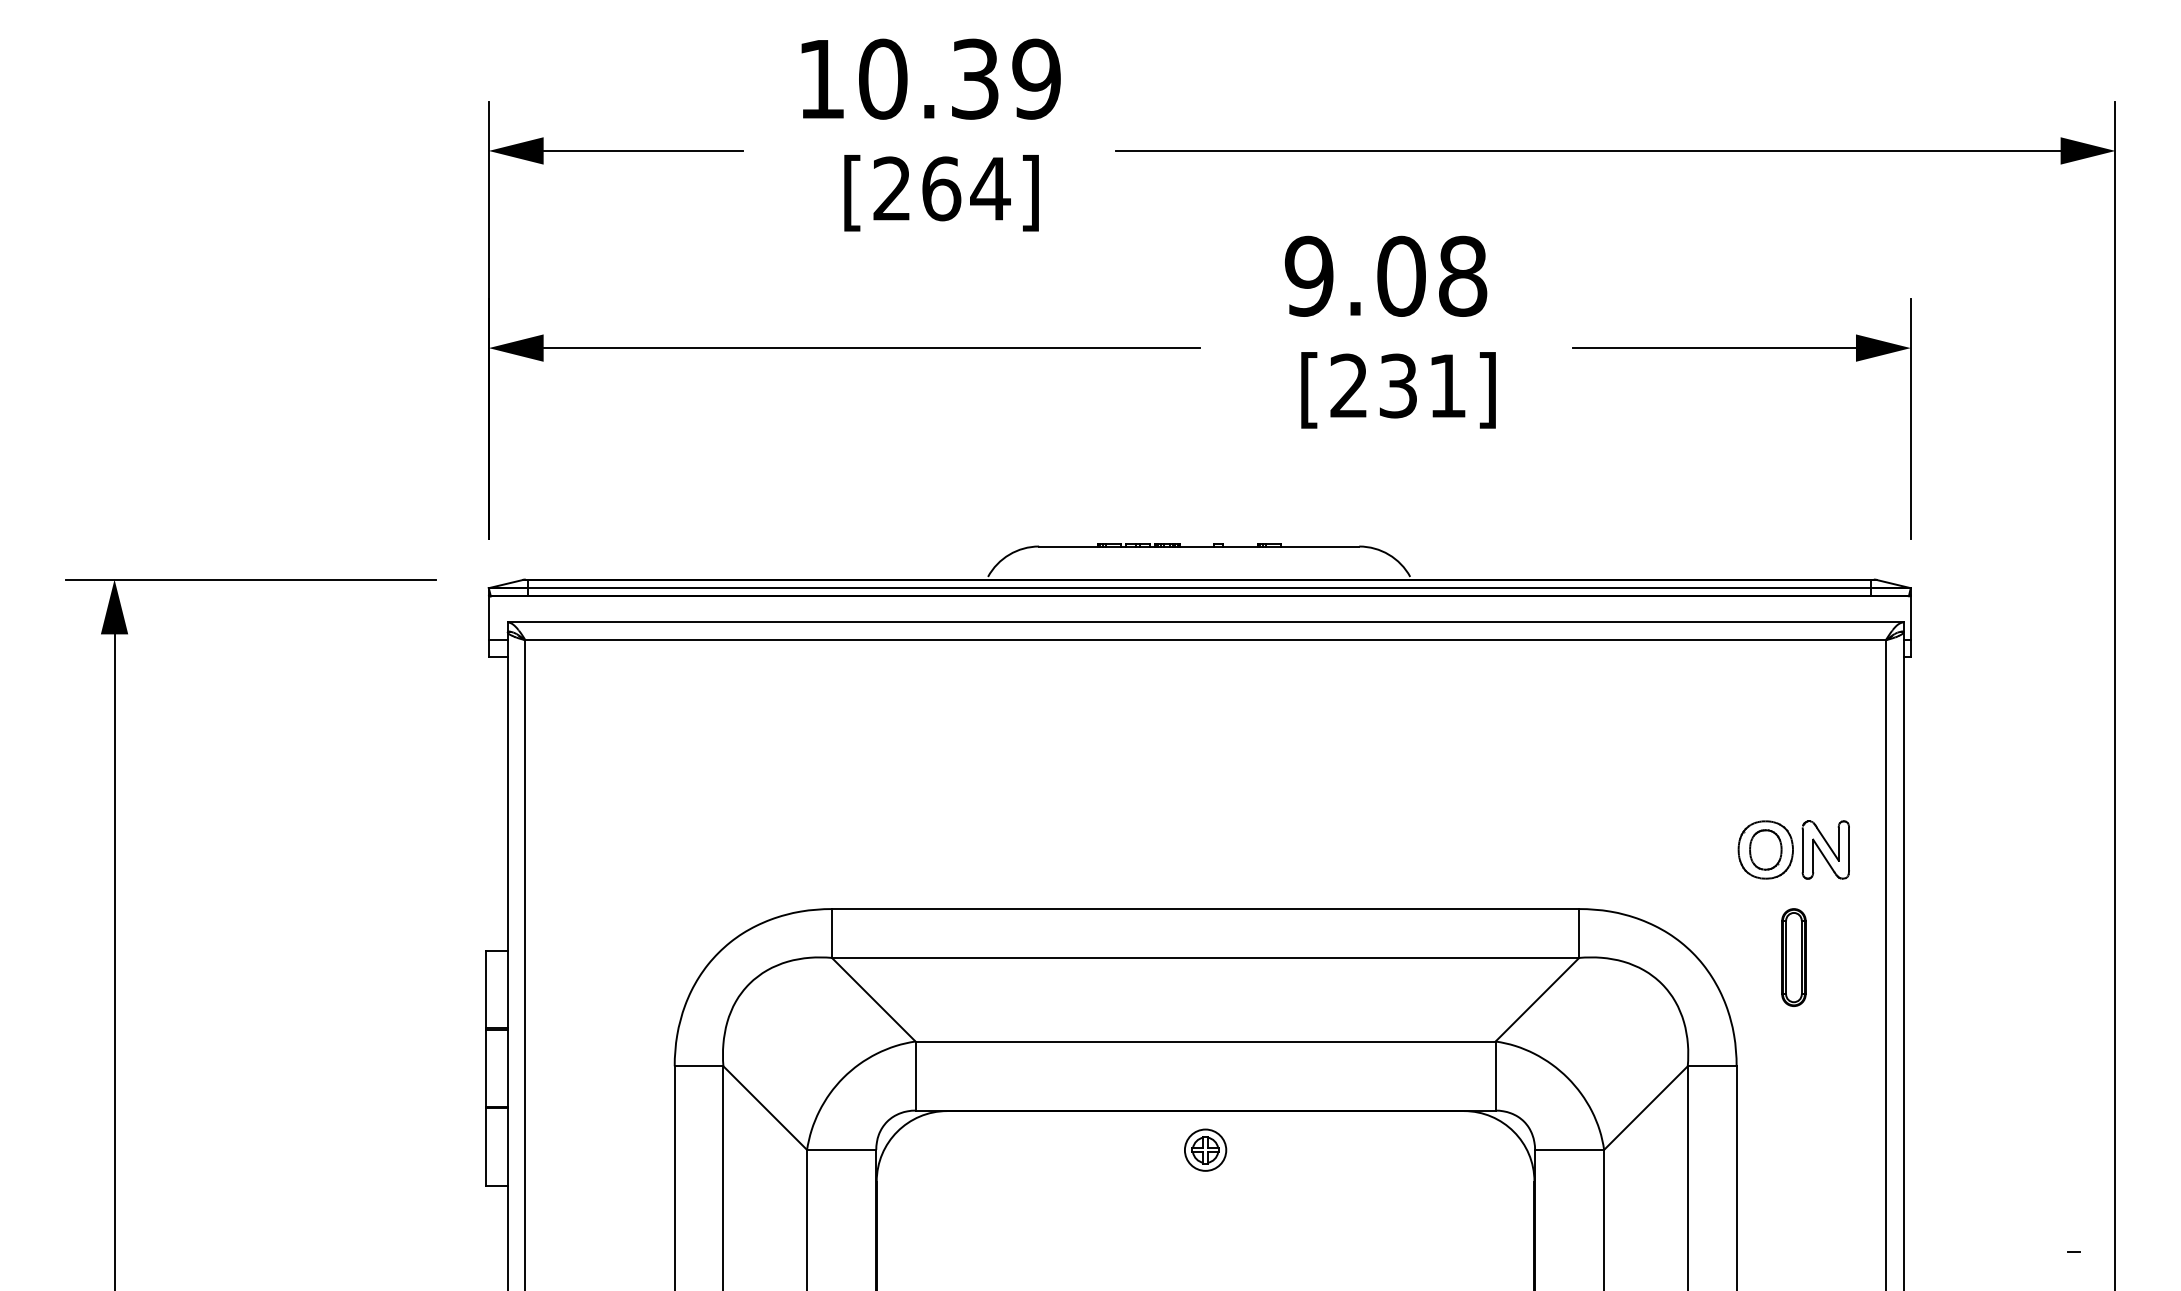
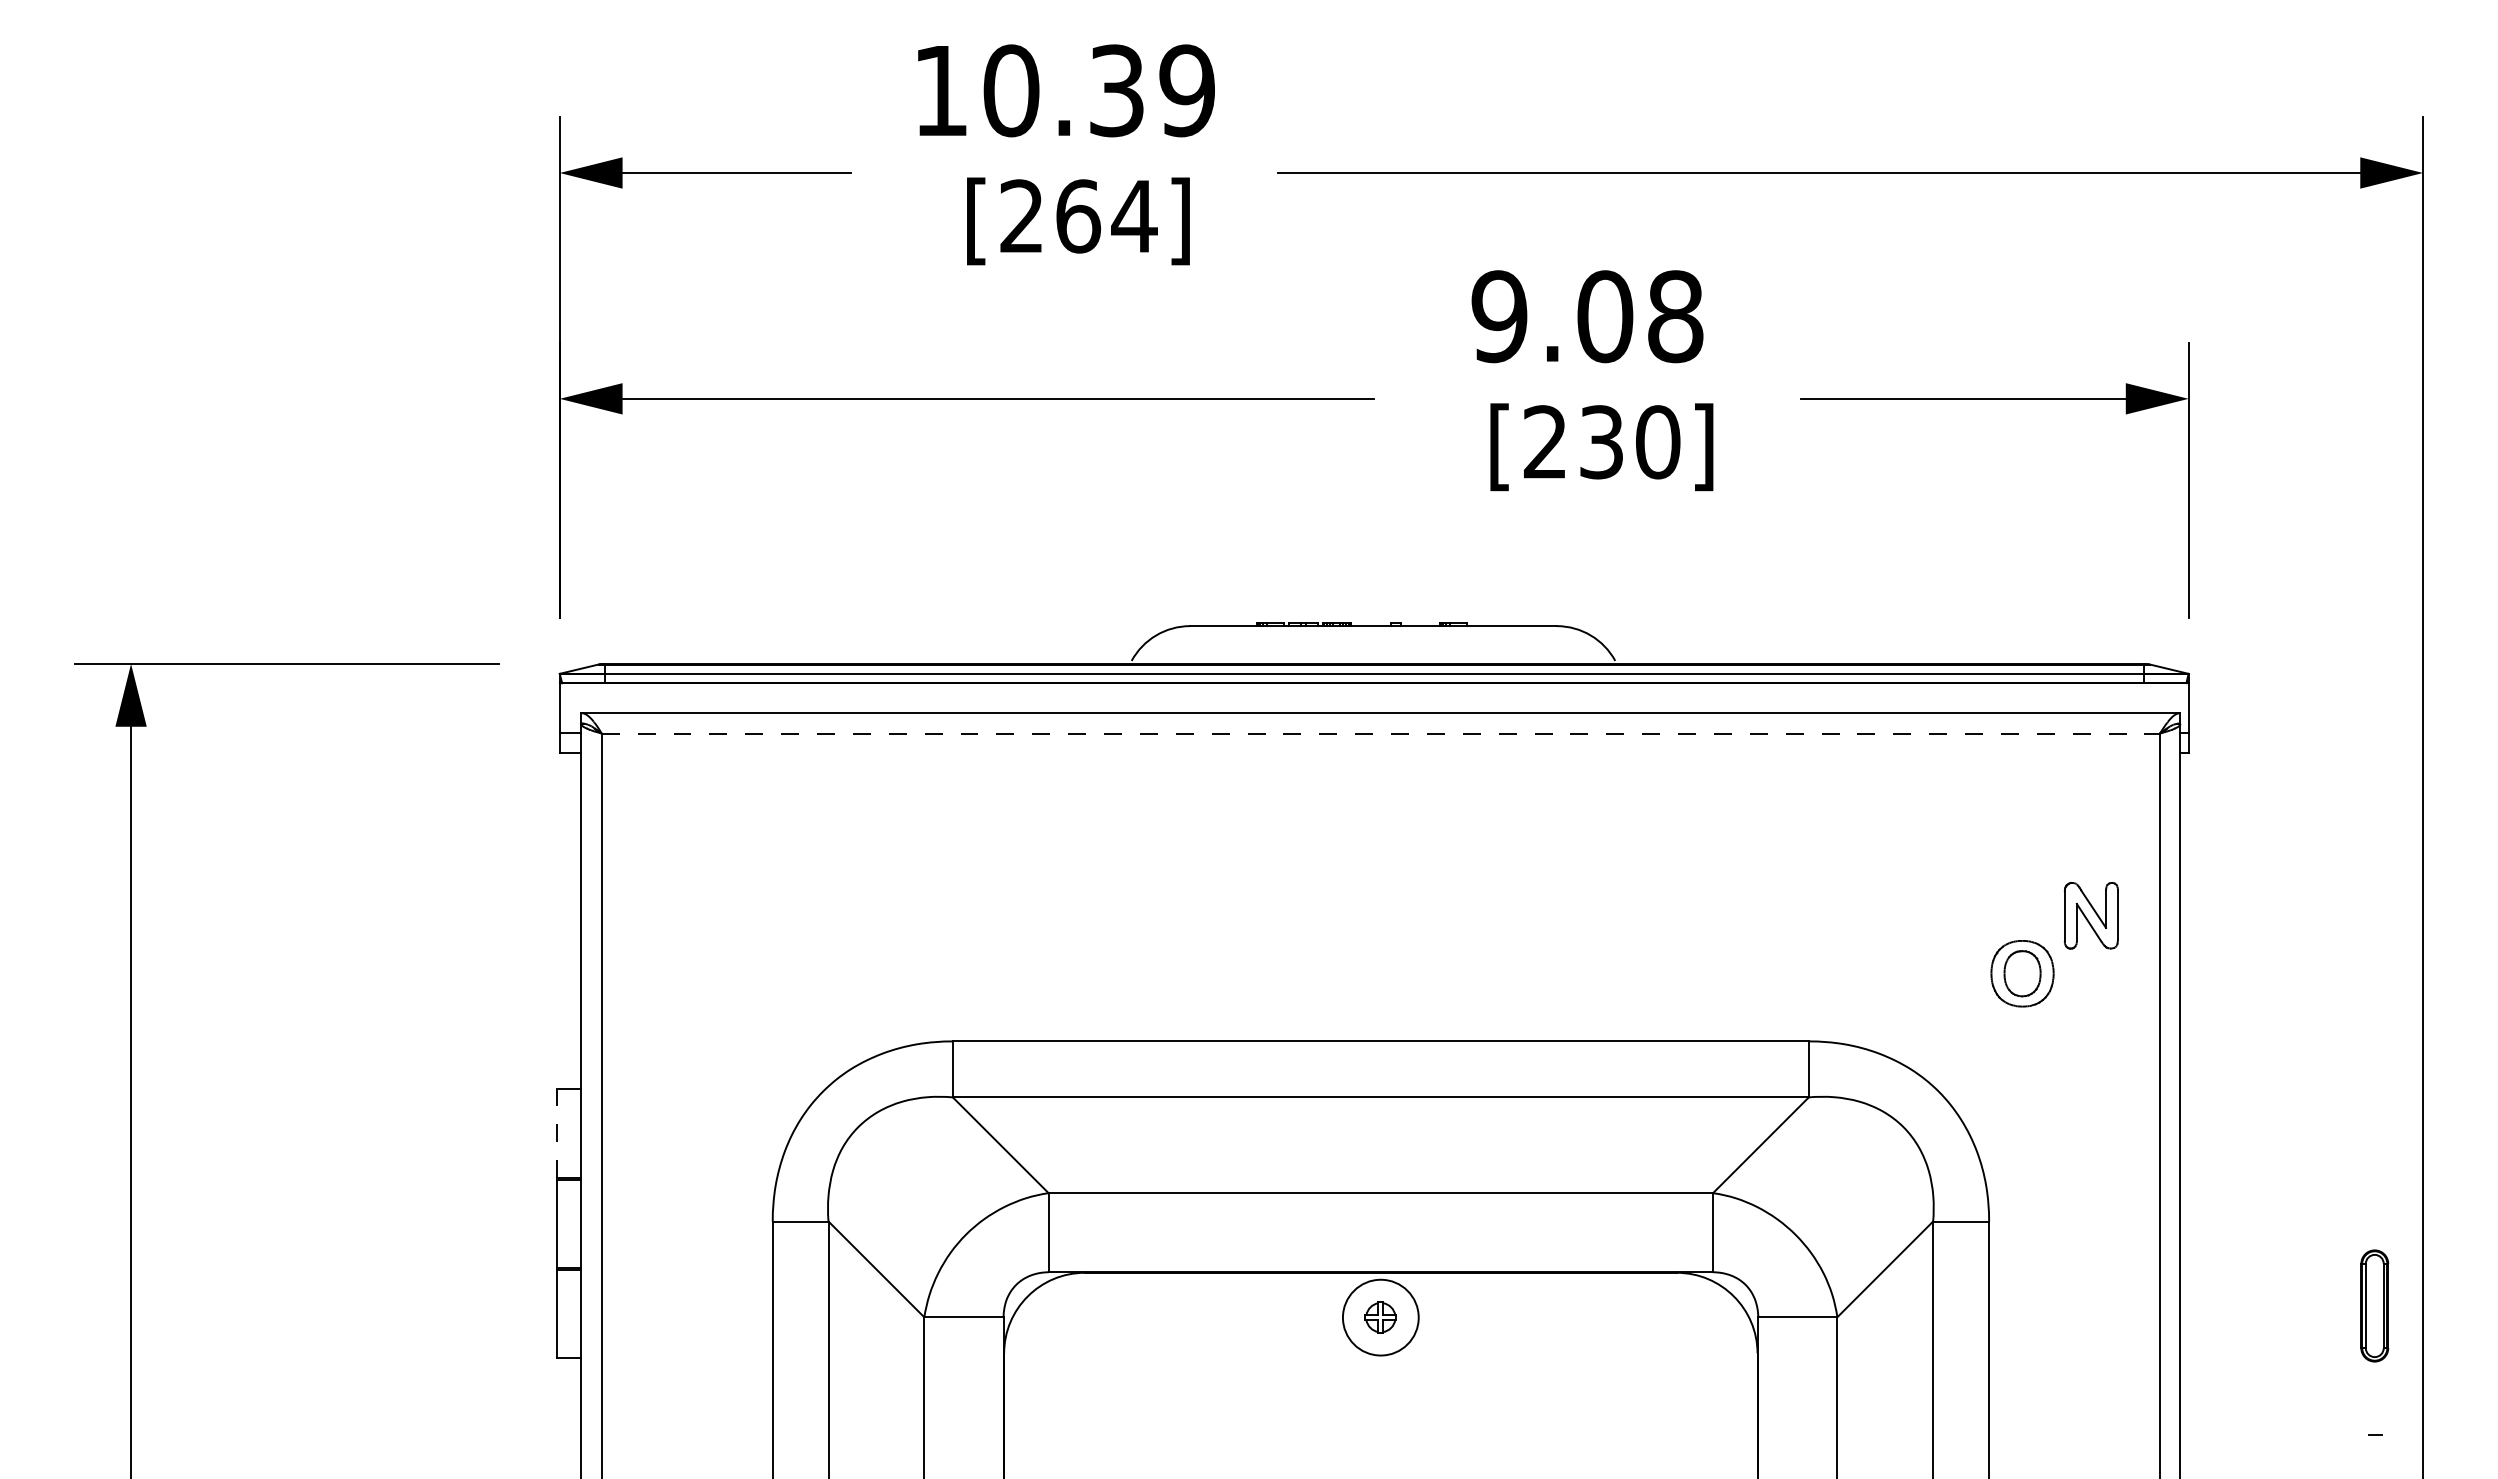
text: (1447, 386) -> (1658, 442), [231] -> [230]
line: (1206, 640) -> (1381, 733), solid -> dashed
part: (1826, 849) -> (2091, 915), moved
part: (1793, 957) -> (2374, 1305), moved
line: (485, 989) -> (556, 1133), solid -> dashed
circle: (1205, 1150) -> (1380, 1317), size x1.6

